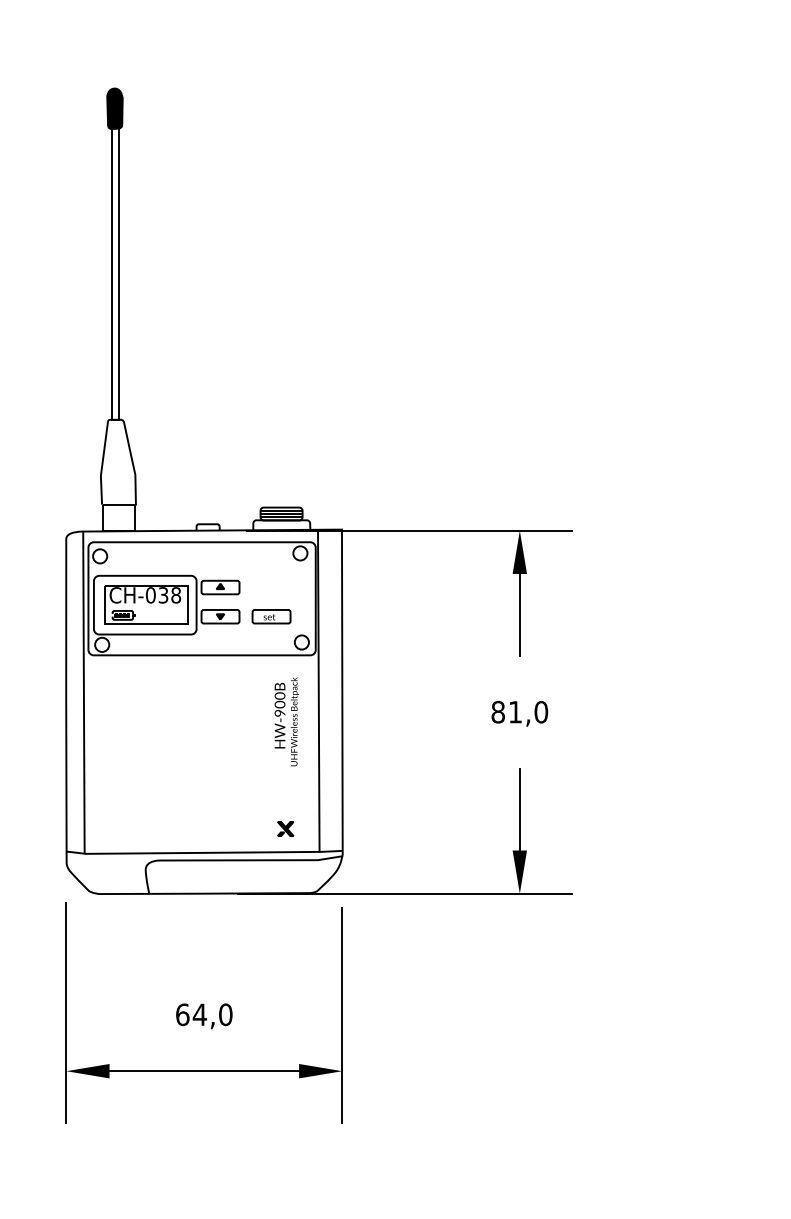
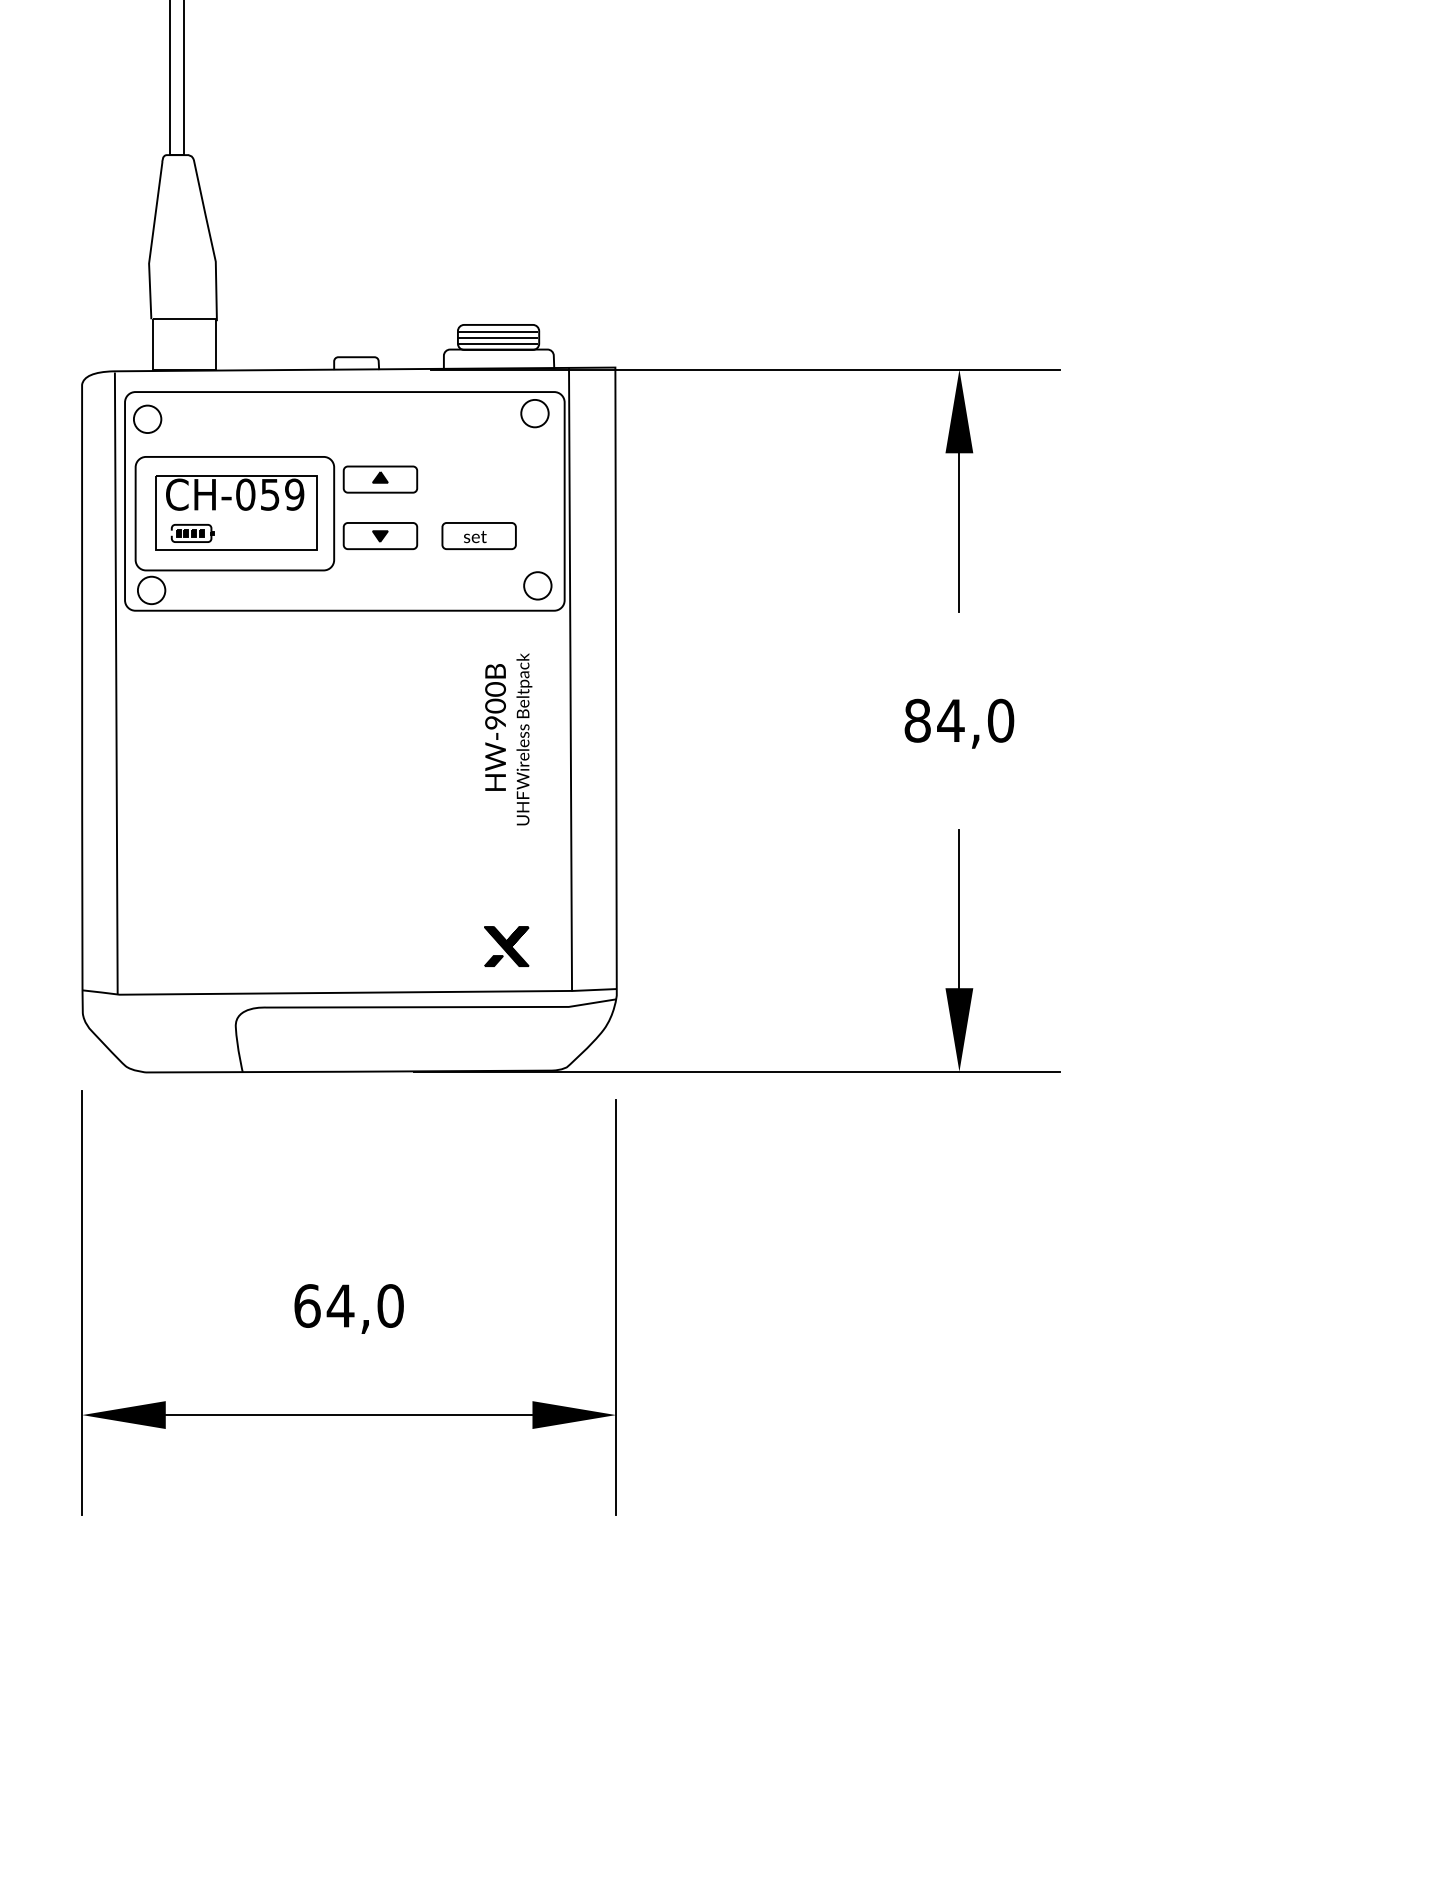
text: (170, 595) -> (283, 494), CH-038 -> CH-059
text: (515, 712) -> (951, 721), 81,0 -> 84,0
part: (285, 828) -> (506, 945), size x1.43

